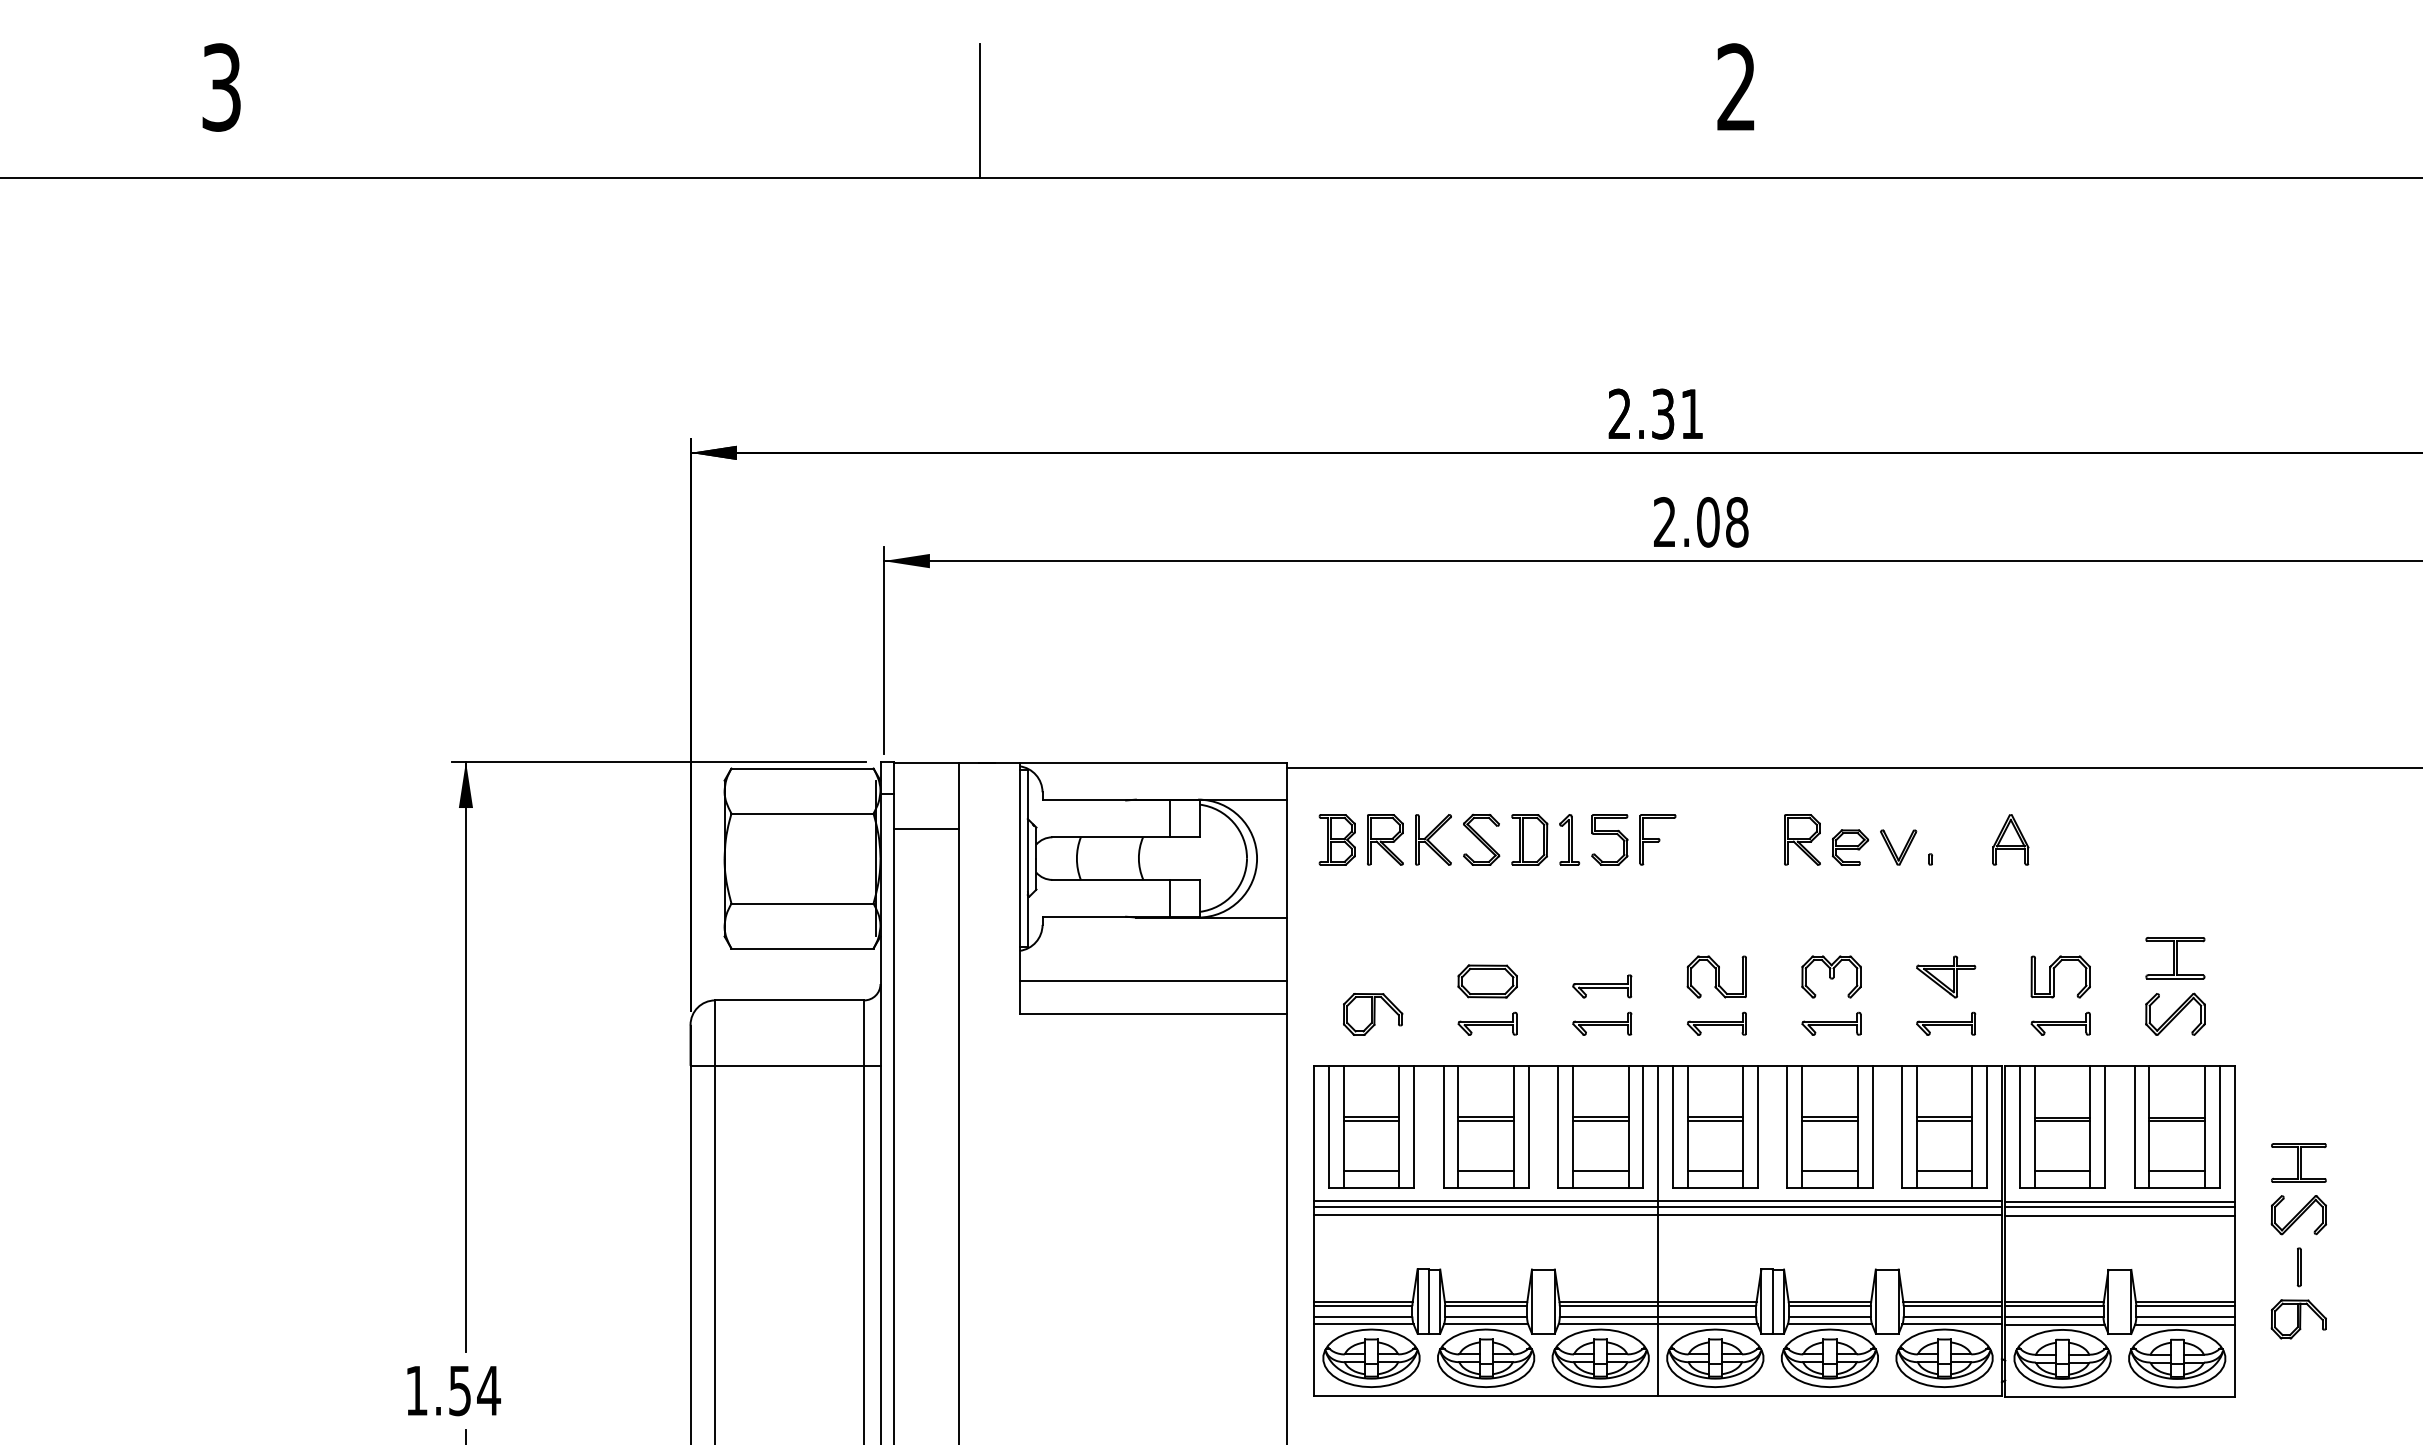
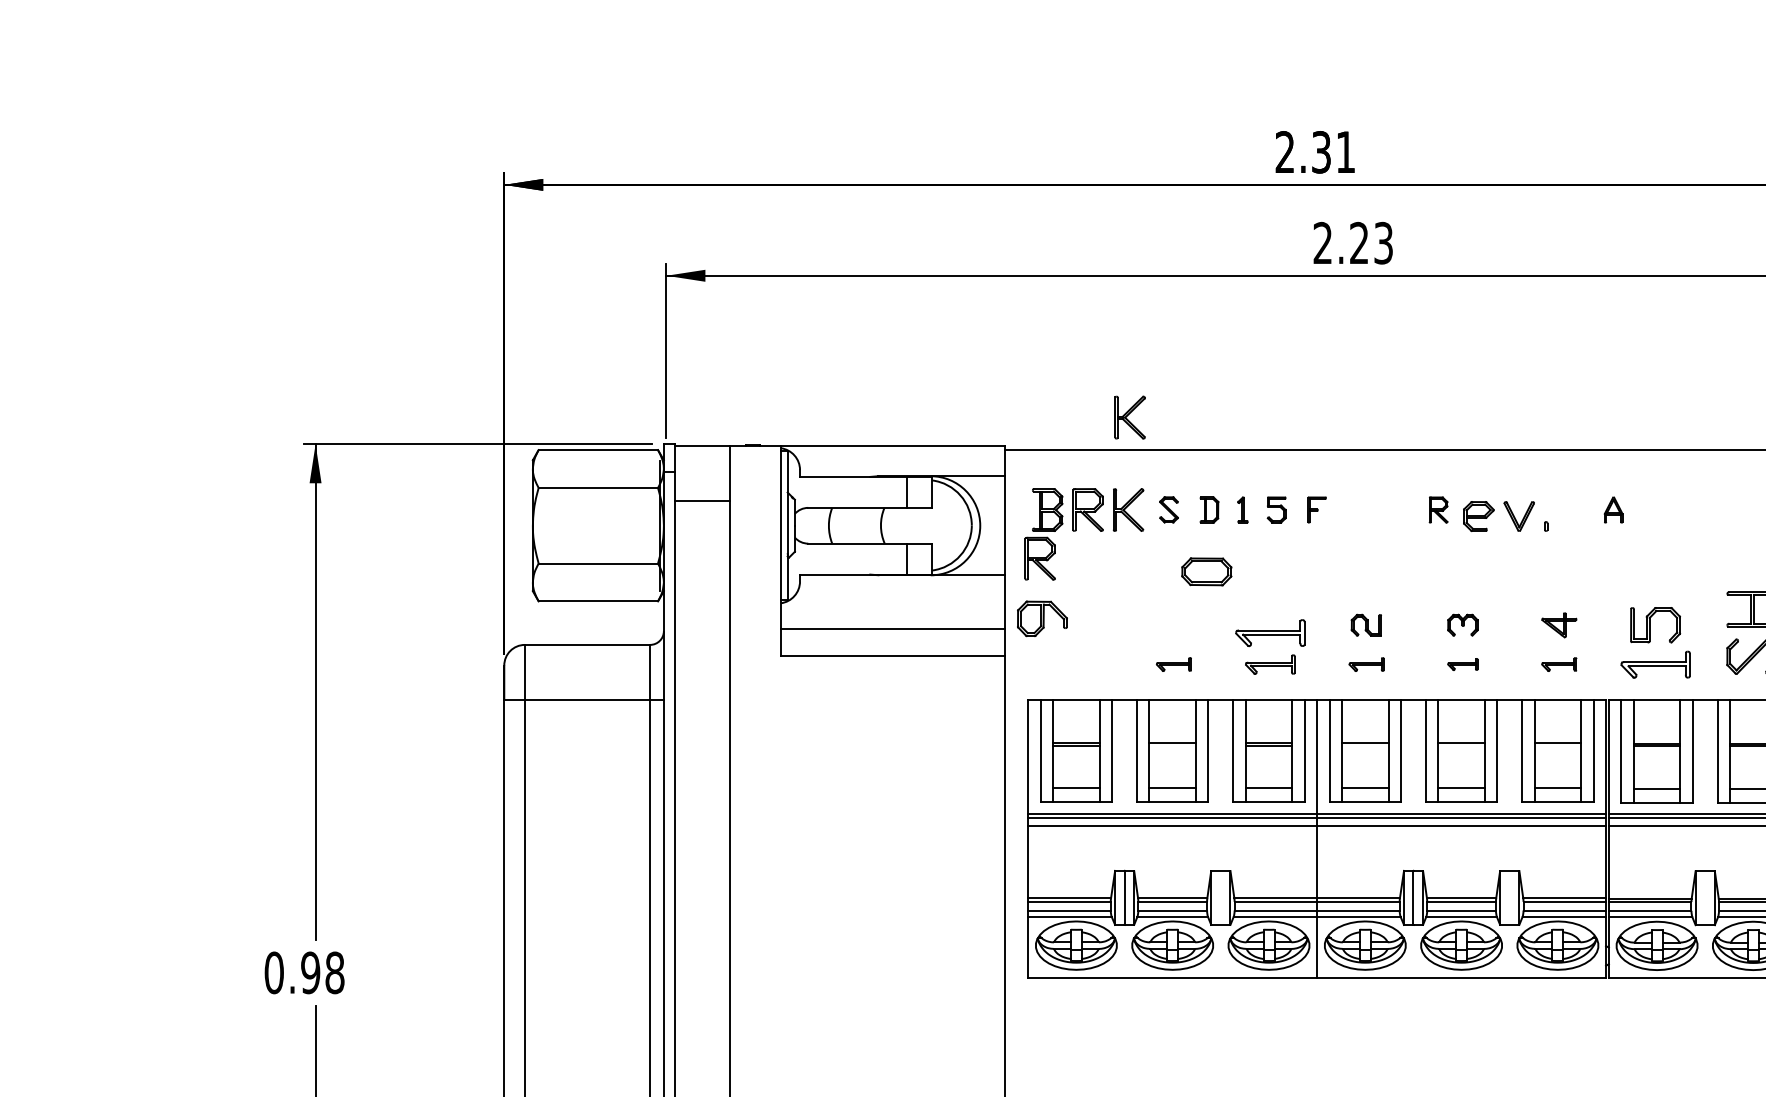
text: (1722, 522) -> (1371, 243), 2.08 -> 2.23
part: (1435, 729) -> (1130, 417), added
part: (1481, 839) -> (1168, 509), size x0.6
part: (1529, 839) -> (1209, 509), size x0.6
part: (1569, 839) -> (1242, 509), size x0.6
part: (1609, 839) -> (1276, 509), size x0.6
part: (1657, 839) -> (1316, 509), size x0.6
part: (1802, 839) -> (1438, 509), size x0.6
part: (2010, 839) -> (1613, 509), size x0.6
part: (1328, 897) -> (1040, 558), added
part: (1716, 976) -> (1366, 624), size x0.6
part: (1831, 976) -> (1462, 624), size x0.6
part: (1946, 976) -> (1559, 624), size x0.7
part: (1487, 981) -> (1206, 571), moved
part: (1602, 986) -> (1270, 633), size x1.4
part: (1373, 1014) -> (1042, 618), moved
part: (1487, 1023) -> (1173, 664), size x0.7
part: (1716, 1023) -> (1366, 664), size x0.7
part: (1831, 1023) -> (1462, 664), size x0.6
part: (1946, 1023) -> (1559, 664), size x0.7
part: (2060, 1023) -> (1655, 664), size x1.4
line: (1485, 1120) -> (1172, 745), removed
line: (1715, 1120) -> (1365, 745), removed
line: (1829, 1120) -> (1461, 745), removed
line: (1944, 1120) -> (1557, 745), removed
text: (453, 1390) -> (305, 972), 1.54 -> 0.98

